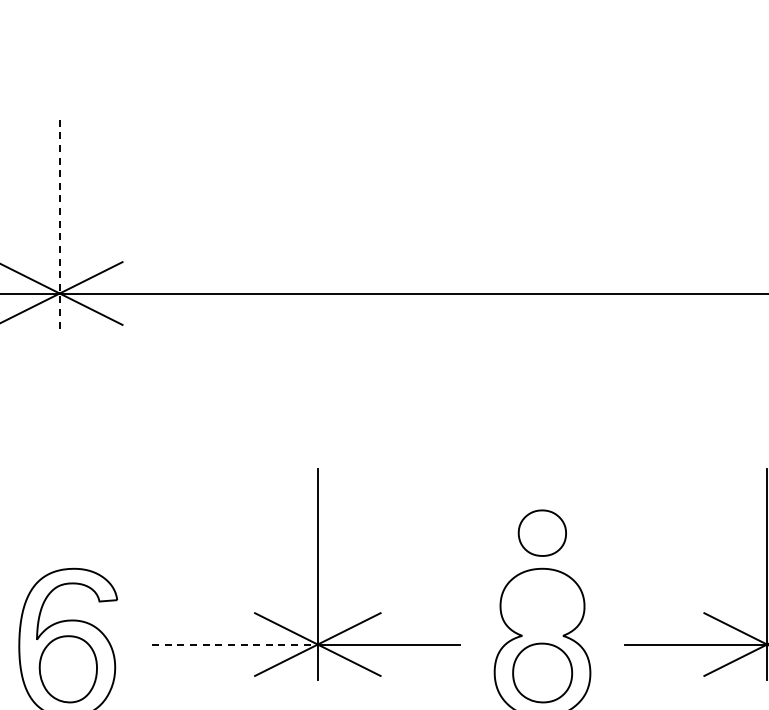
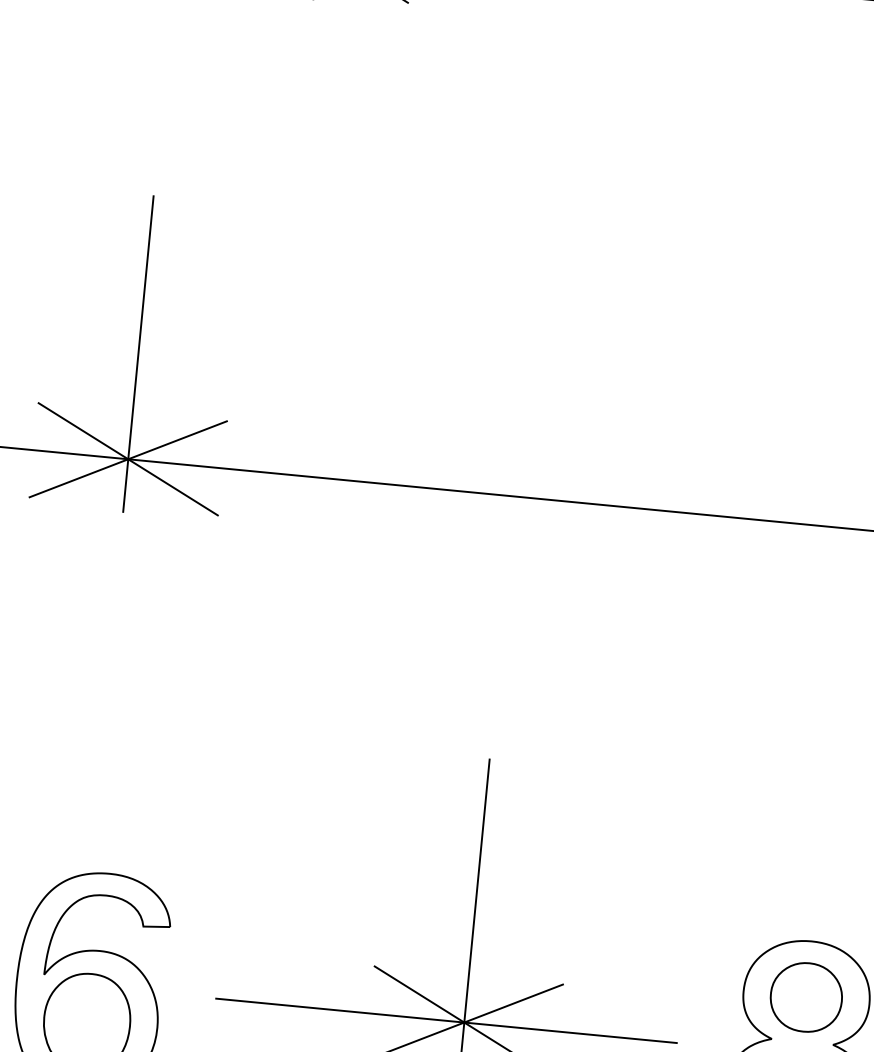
line: (59, 222) -> (138, 352), dashed -> solid
part: (541, 532) -> (805, 996), moved
line: (235, 644) -> (340, 1010), dashed -> solid

